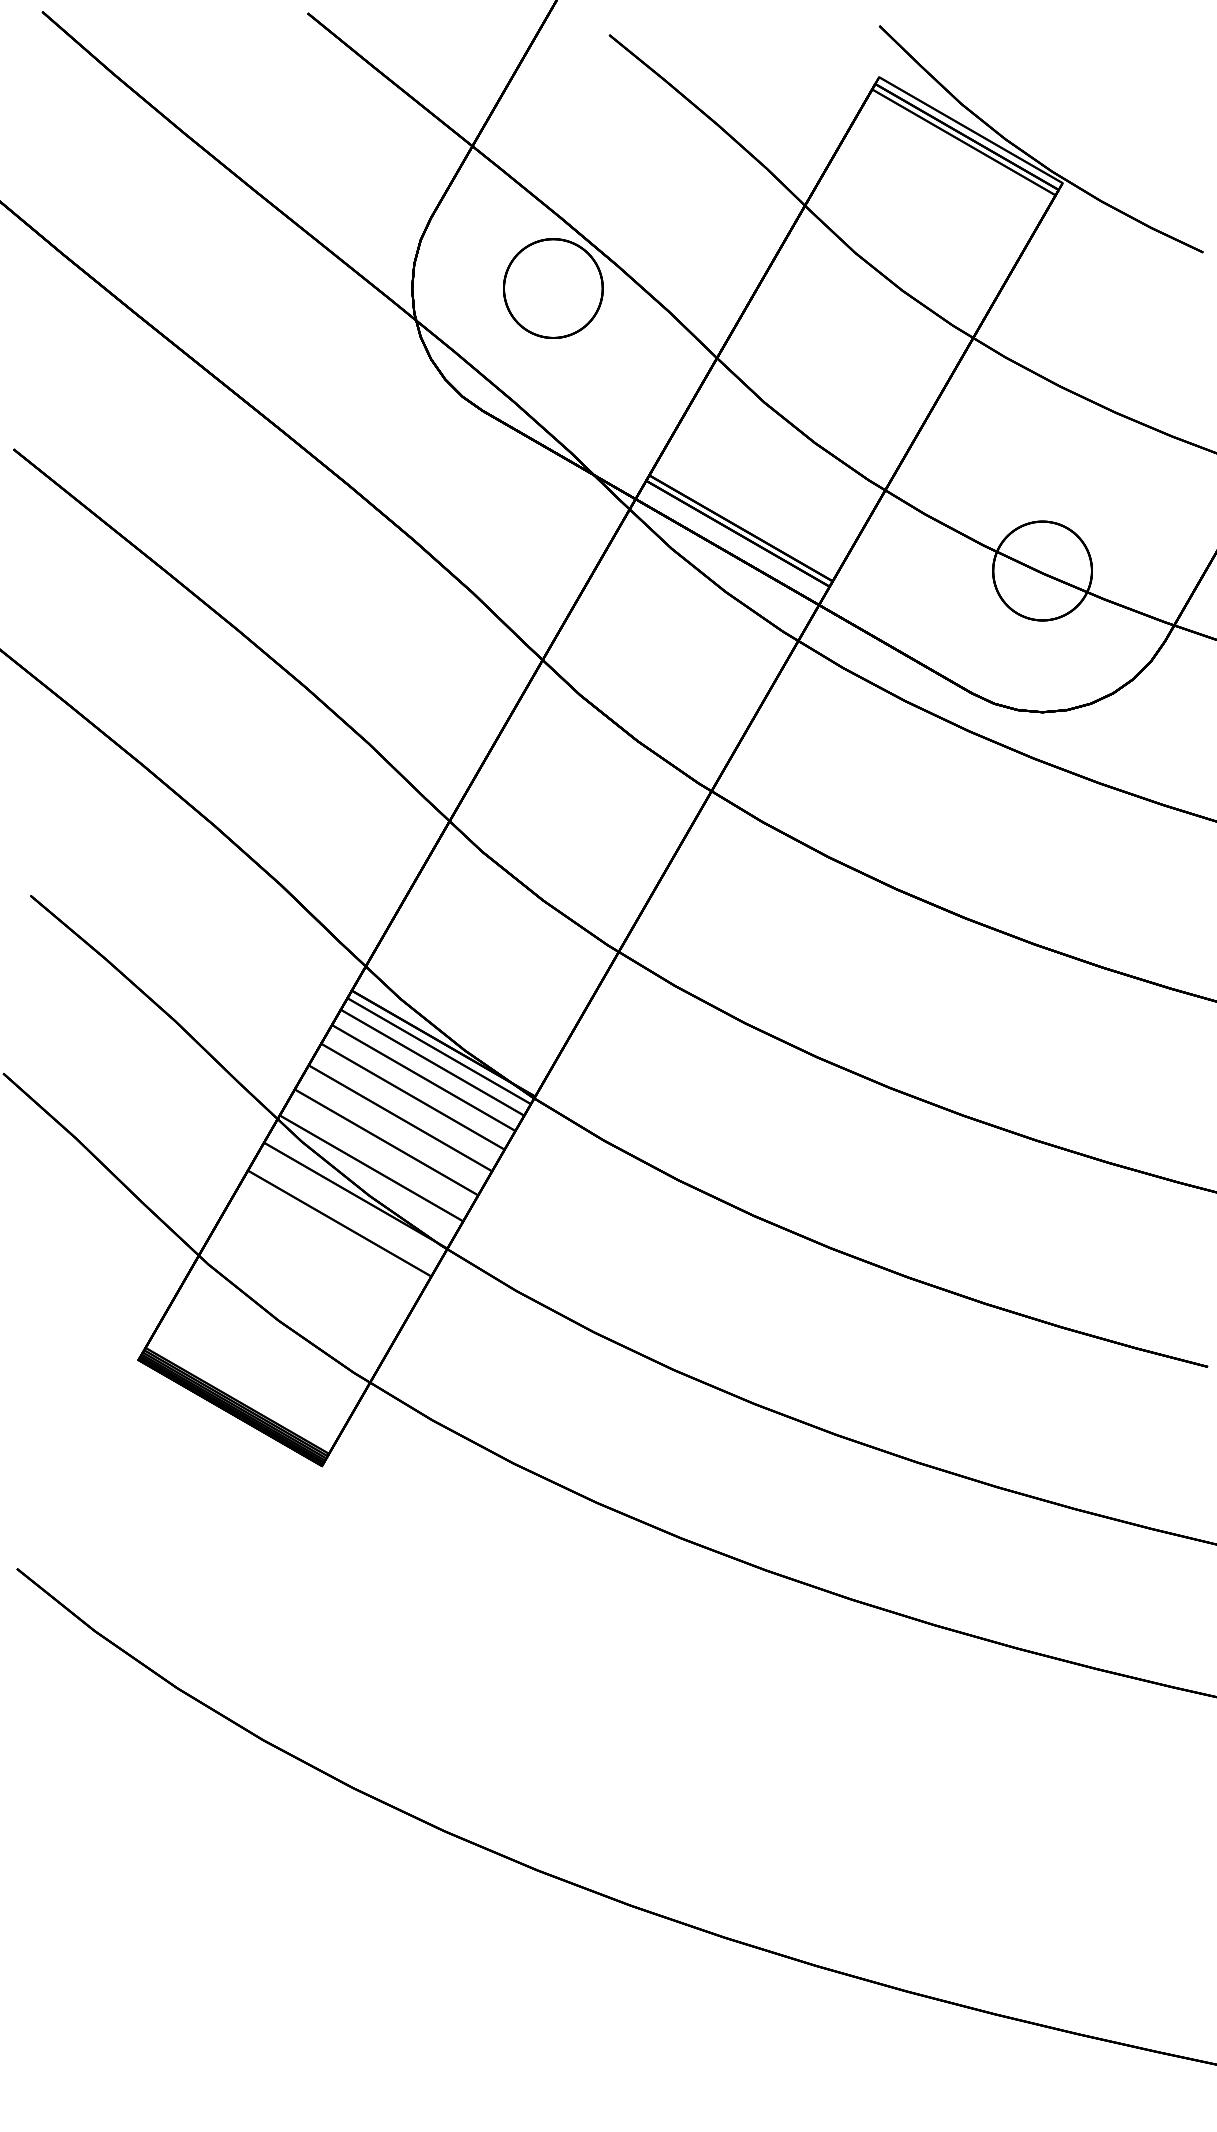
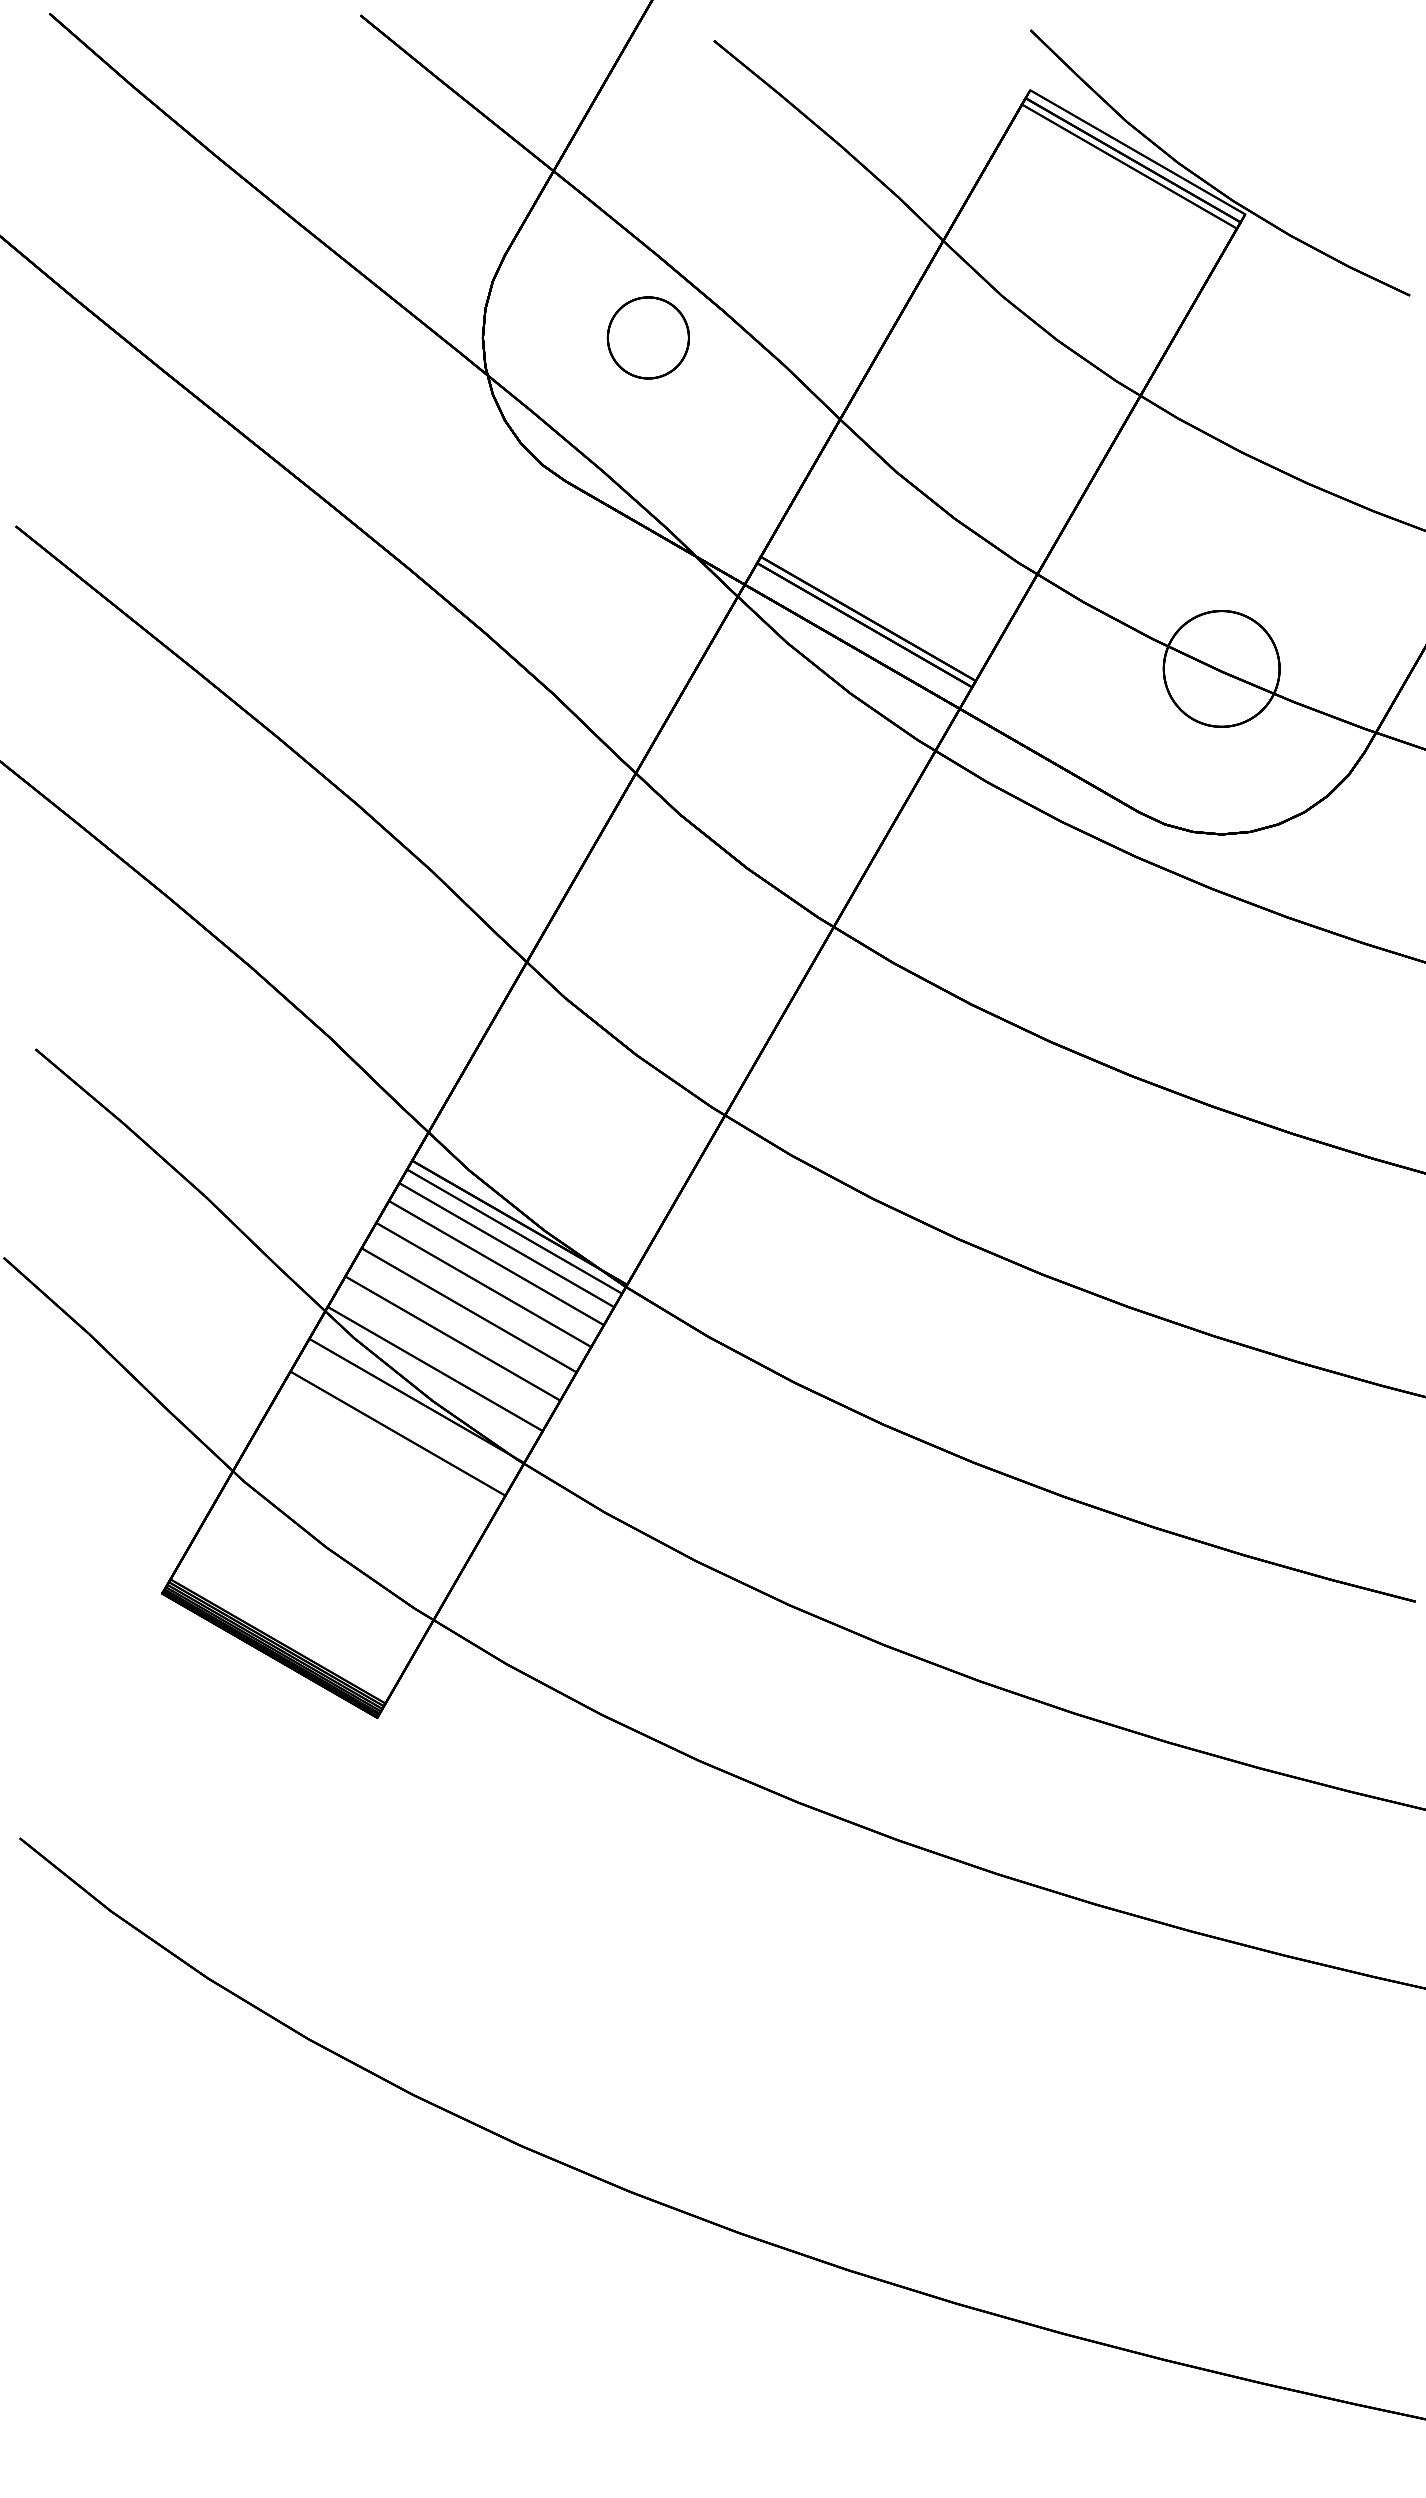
part: (553, 288) -> (648, 337), size x0.7

